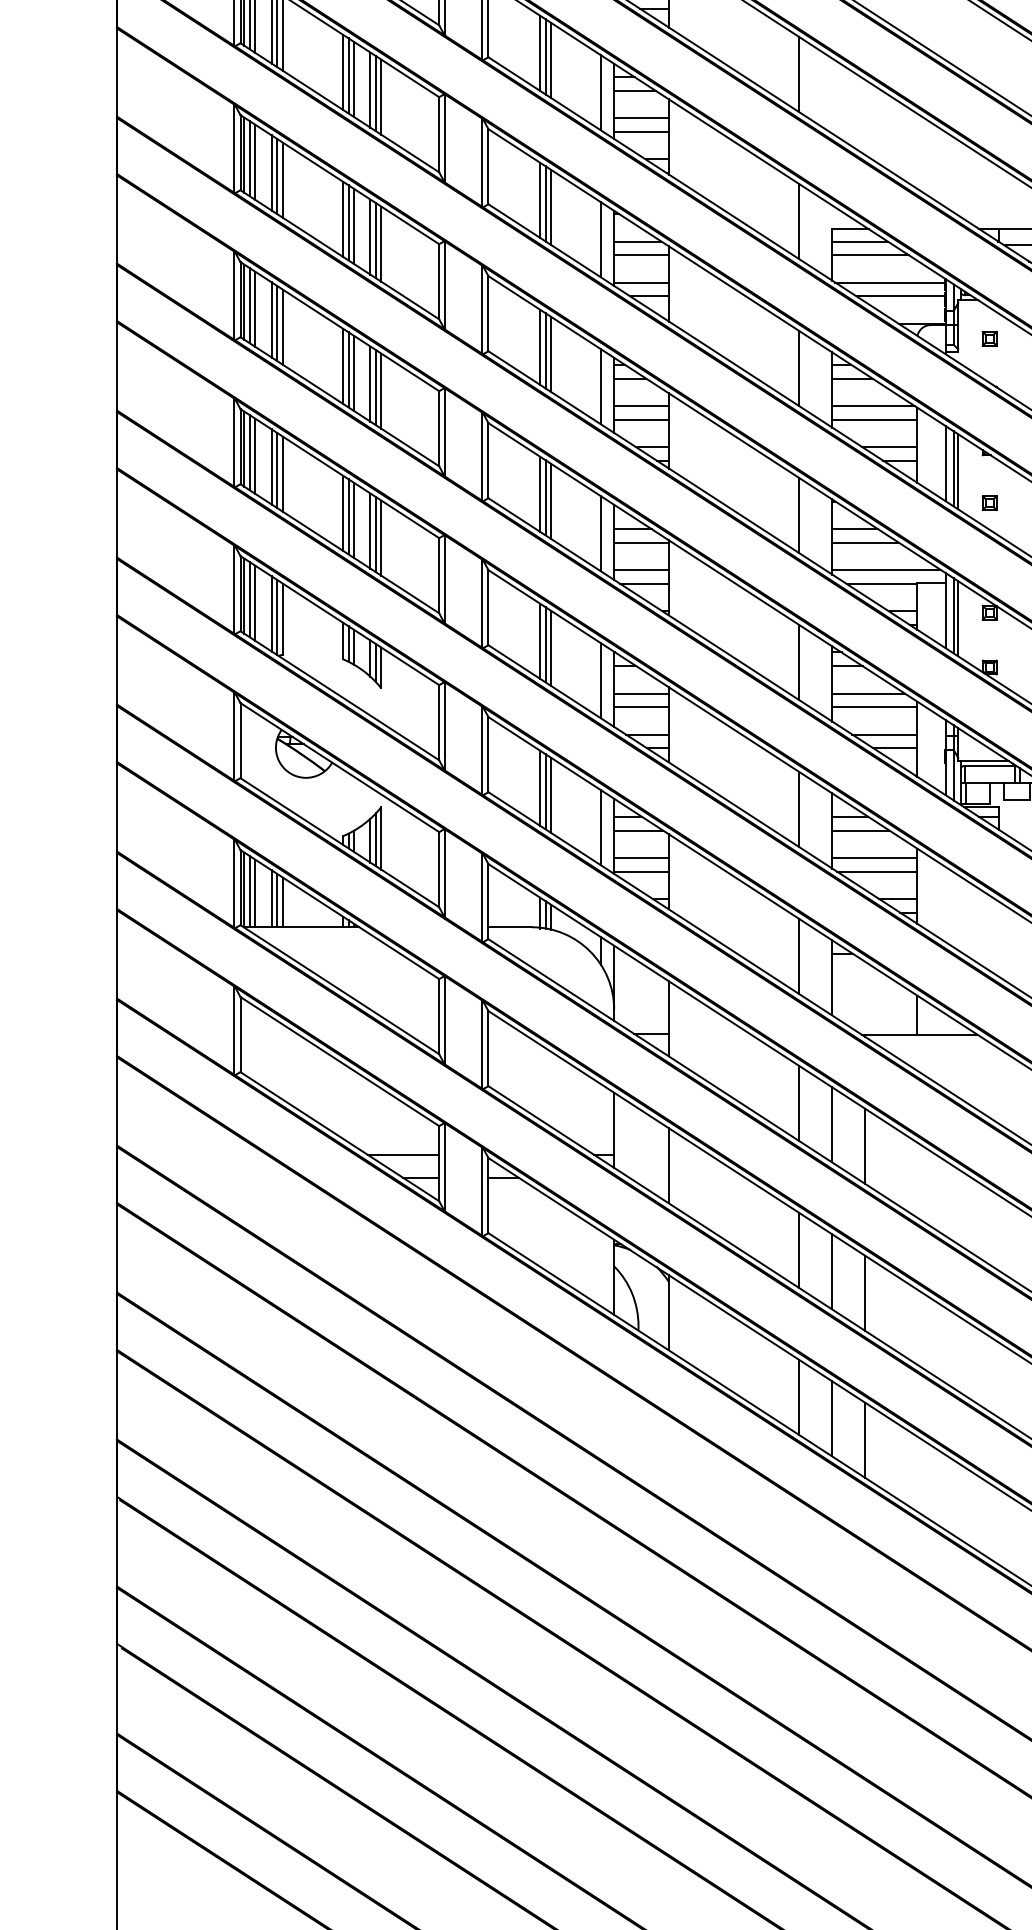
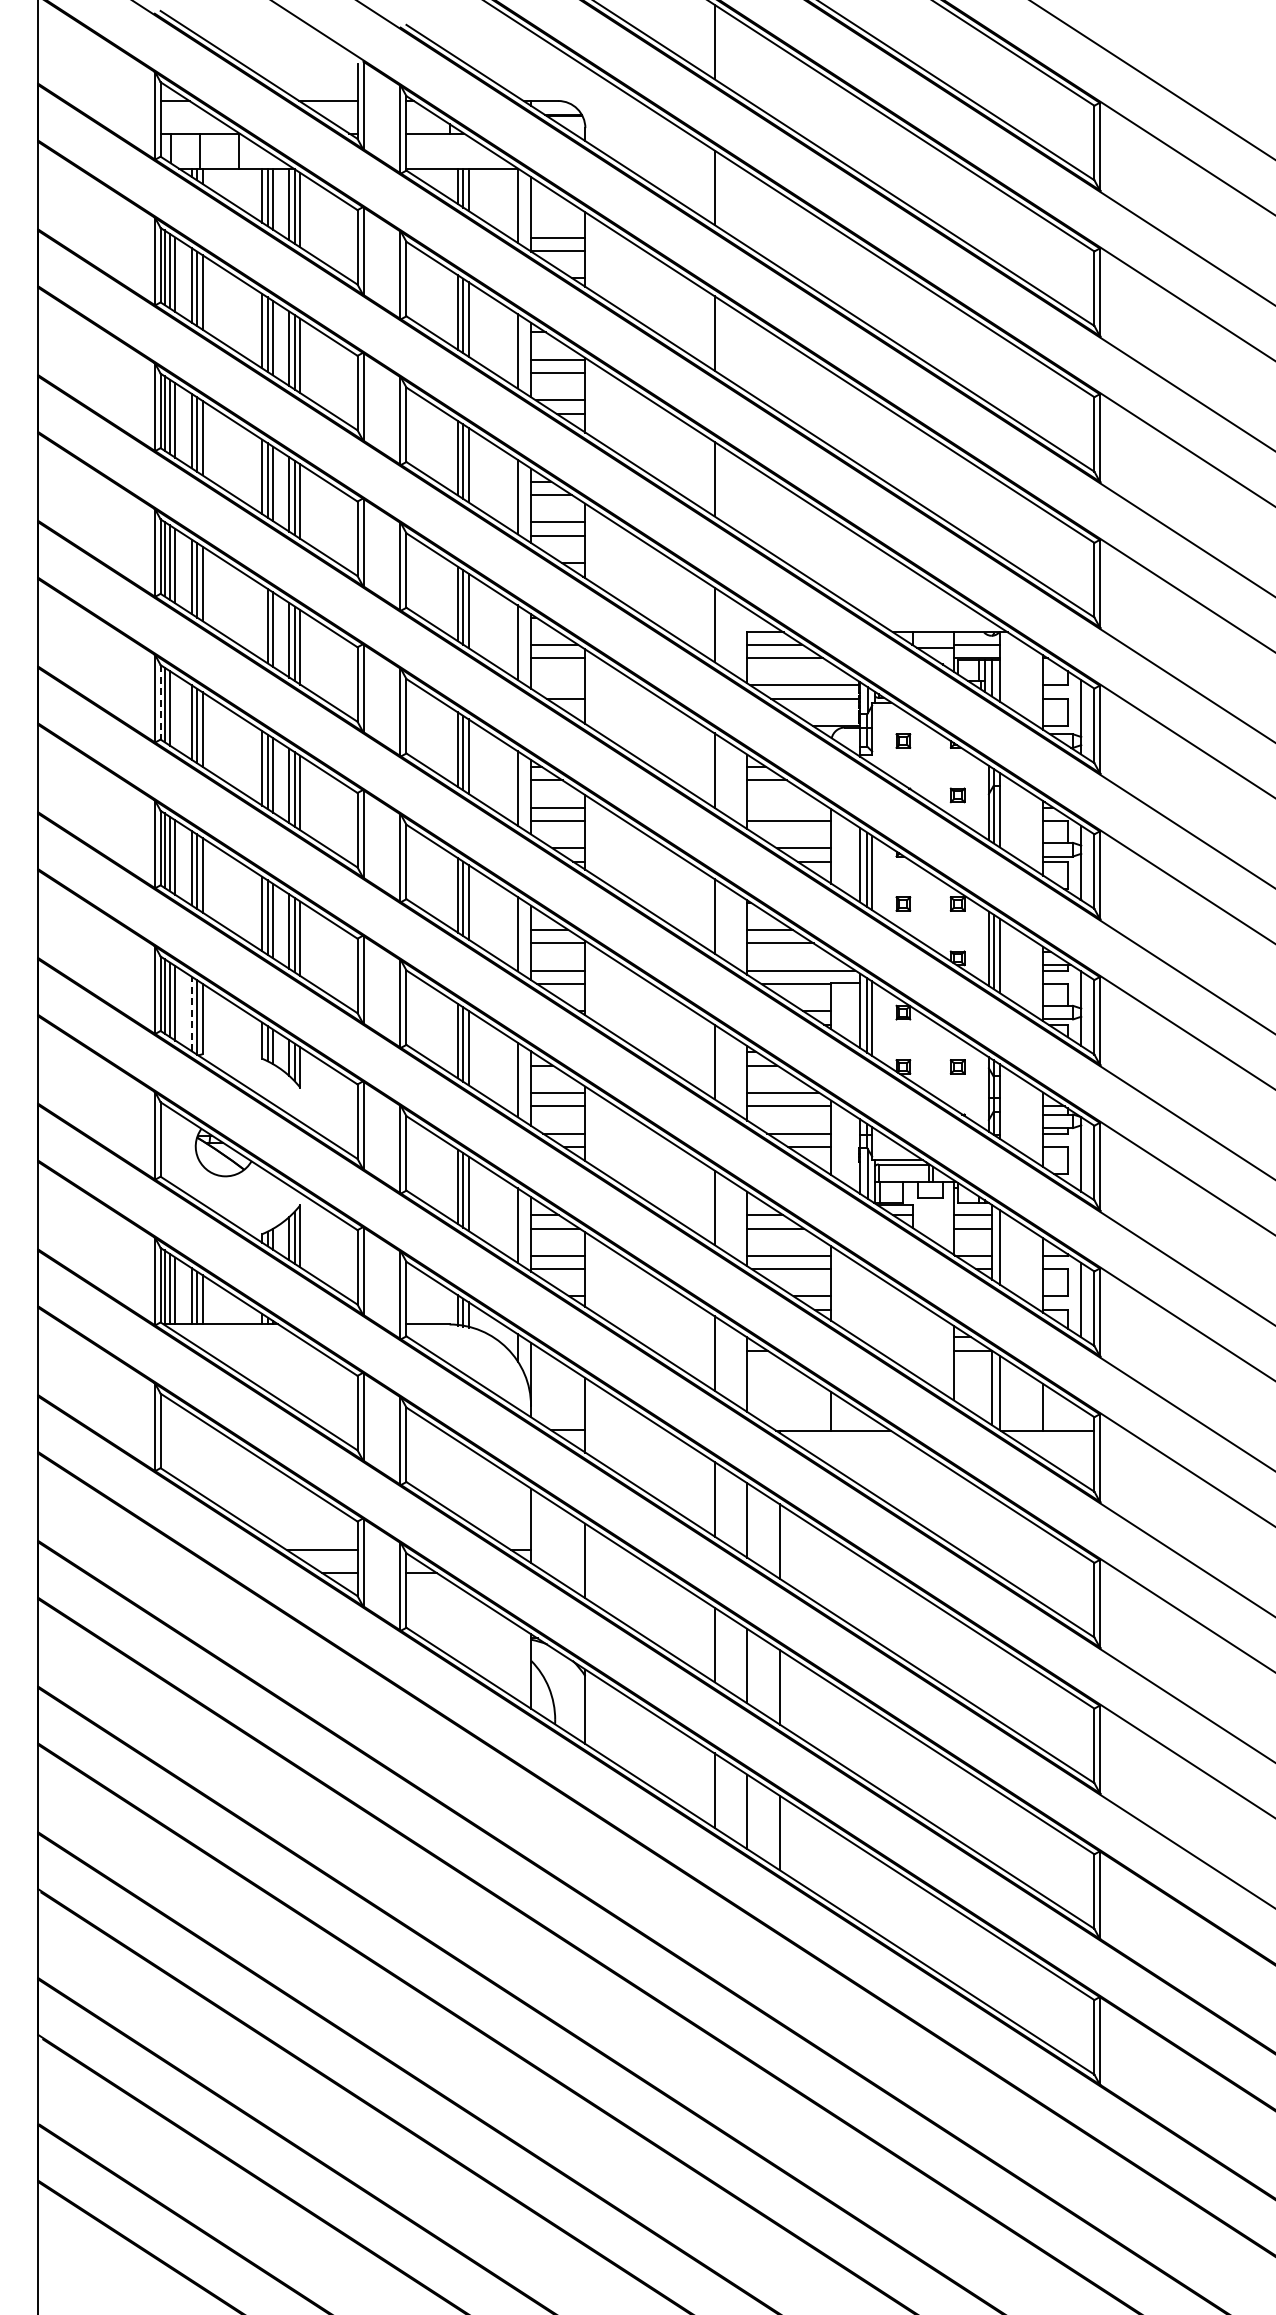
line: (343, 219) -> (262, 622), removed
line: (641, 282) -> (558, 685), removed
line: (240, 299) -> (160, 702), solid -> dashed
line: (255, 308) -> (175, 711), removed
line: (872, 405) -> (787, 807), removed
line: (271, 613) -> (191, 1013), solid -> dashed

